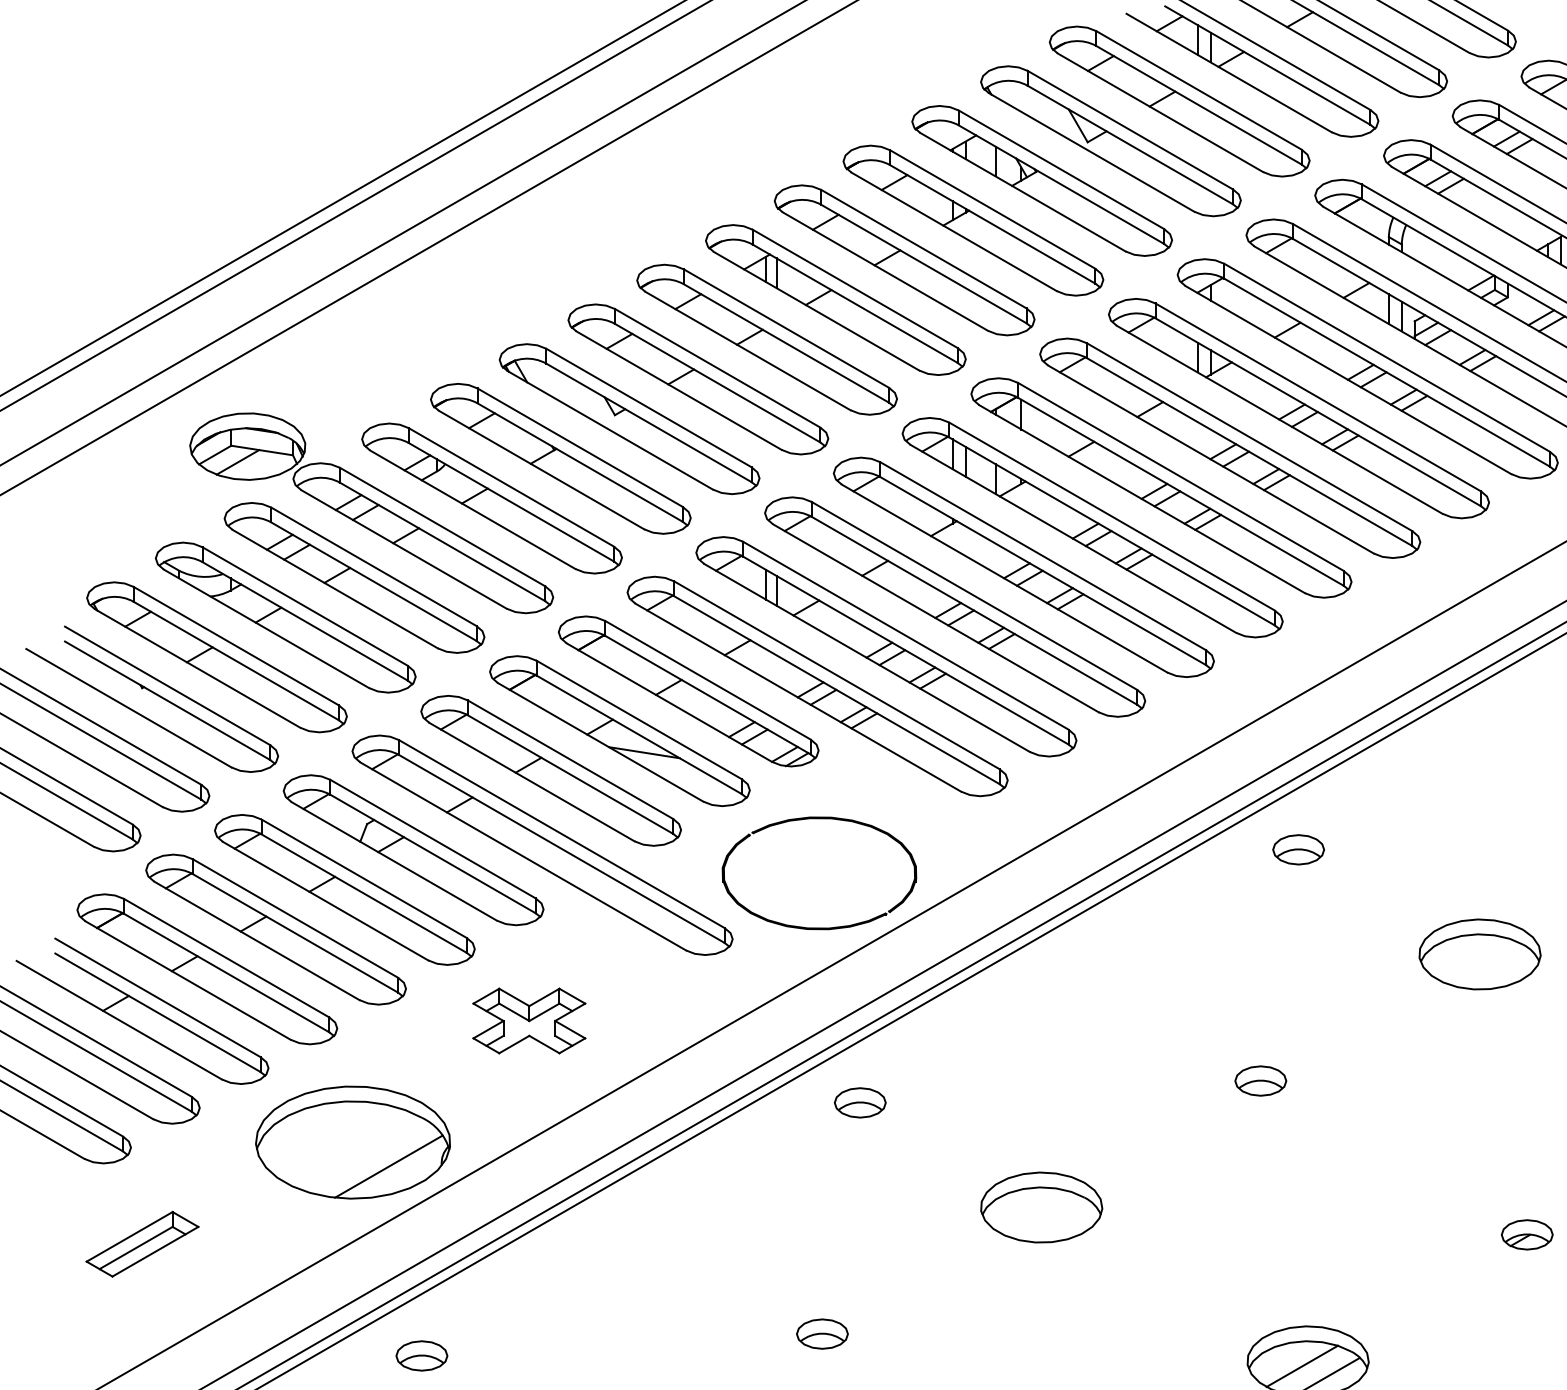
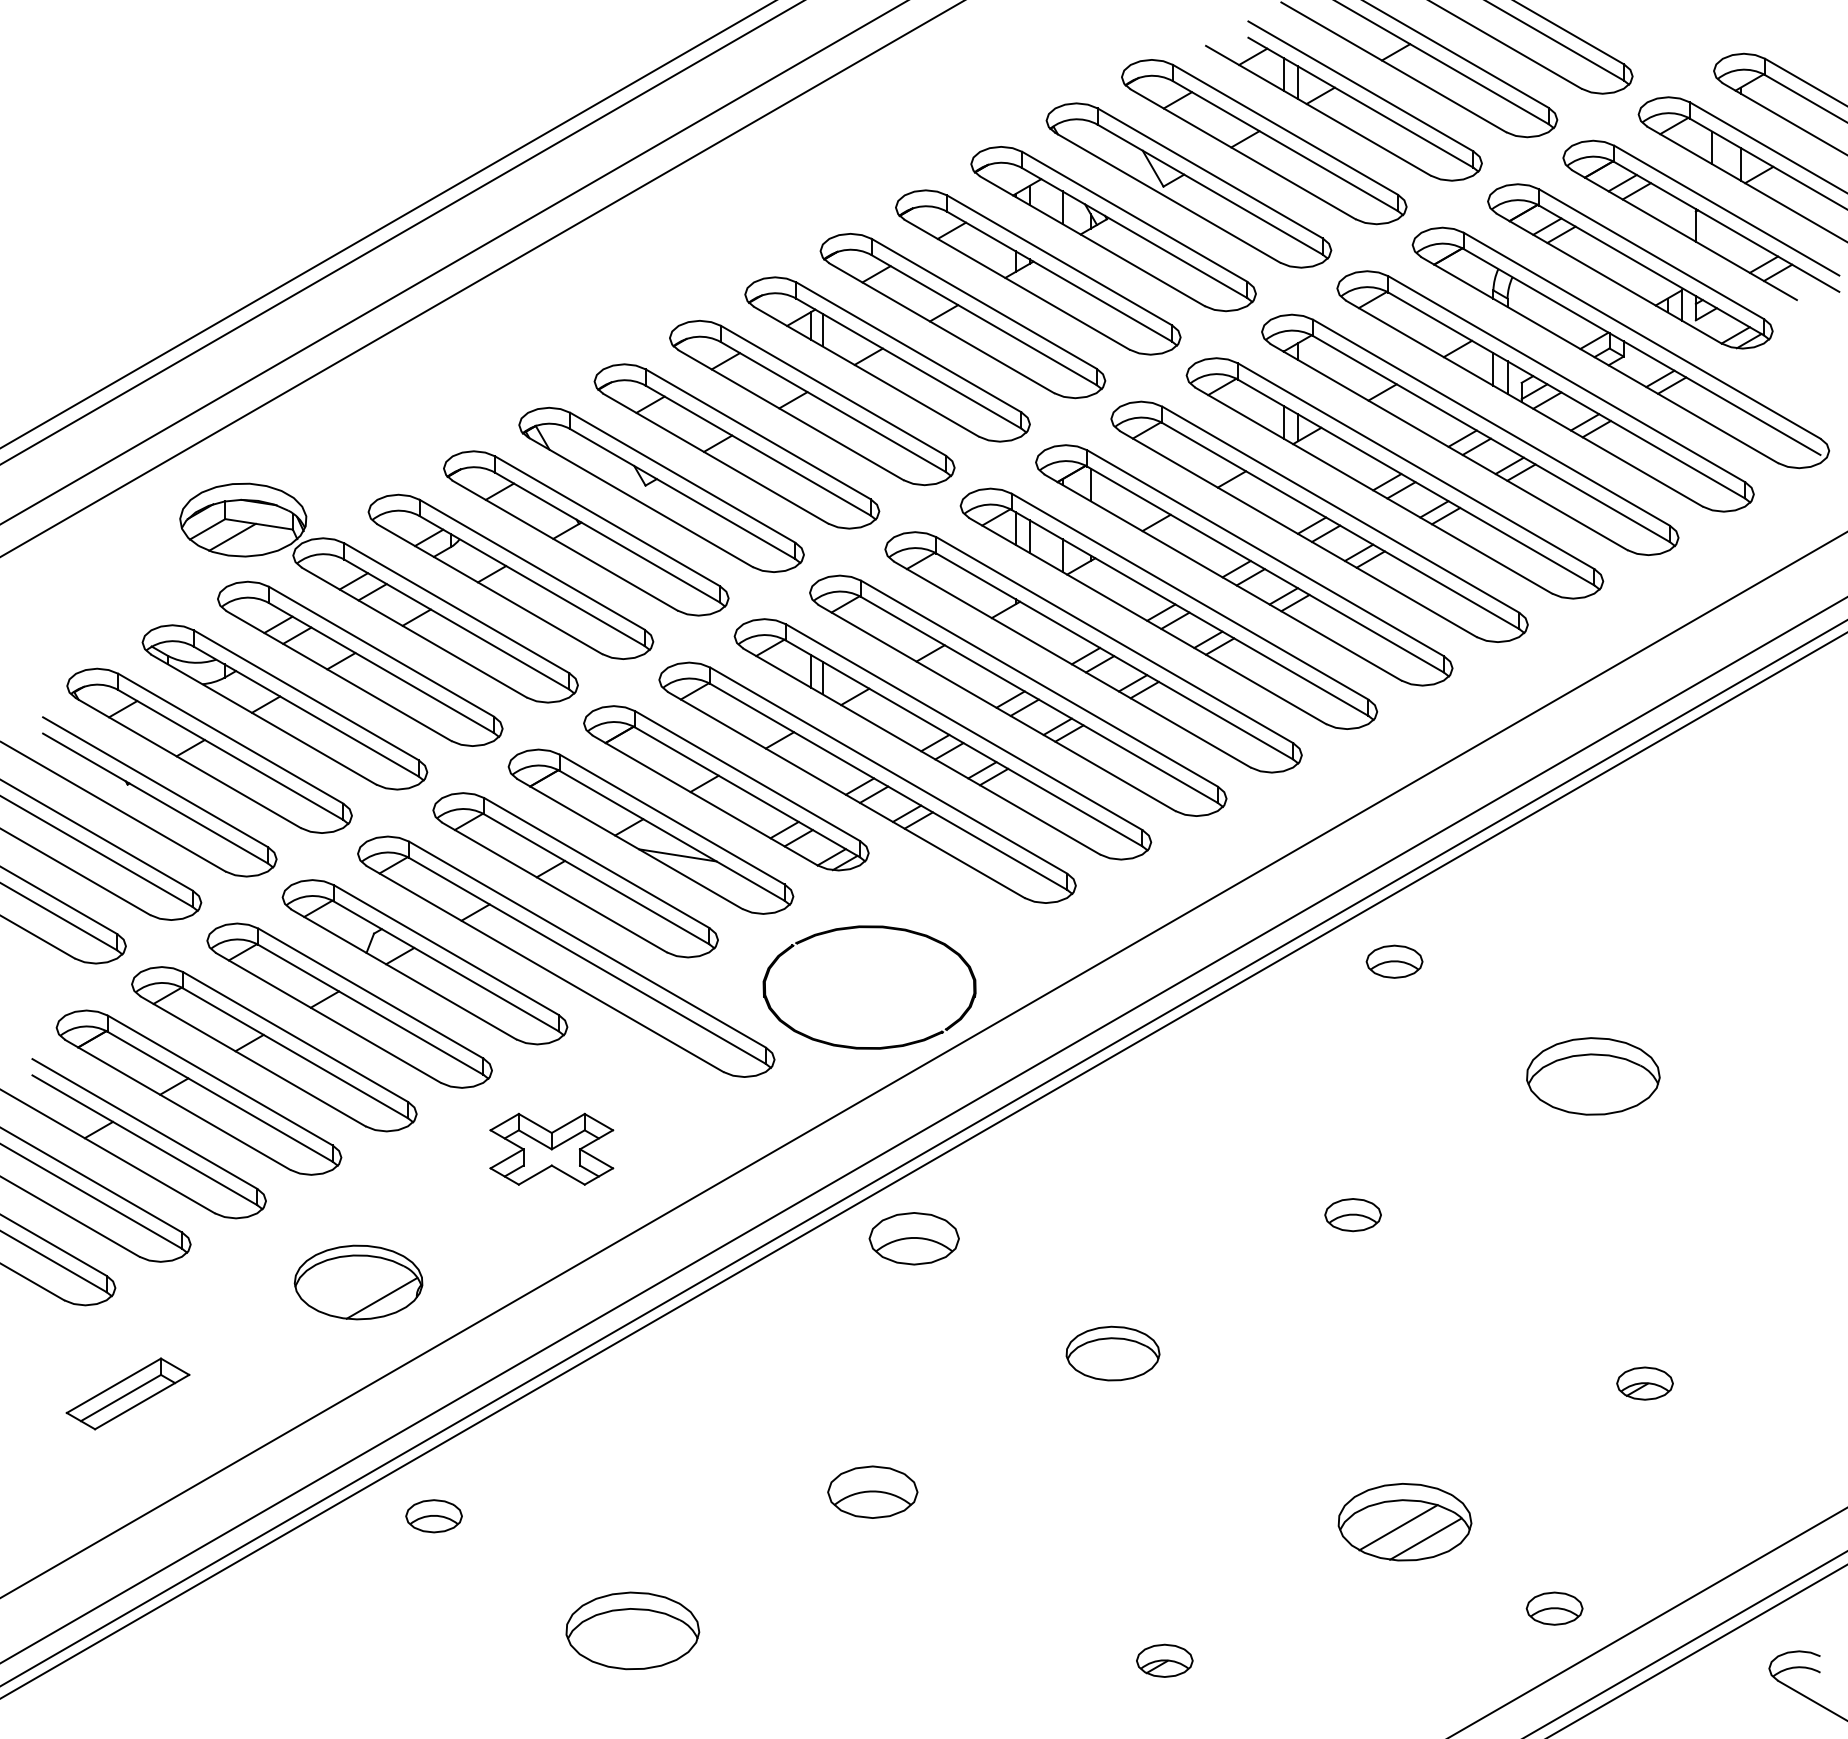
part: (860, 1103) -> (914, 1239), size x1.6
part: (352, 1142) -> (358, 1282), size x0.6
part: (1041, 1207) -> (1112, 1353), size x0.7
part: (822, 1334) -> (872, 1492), size x1.6

